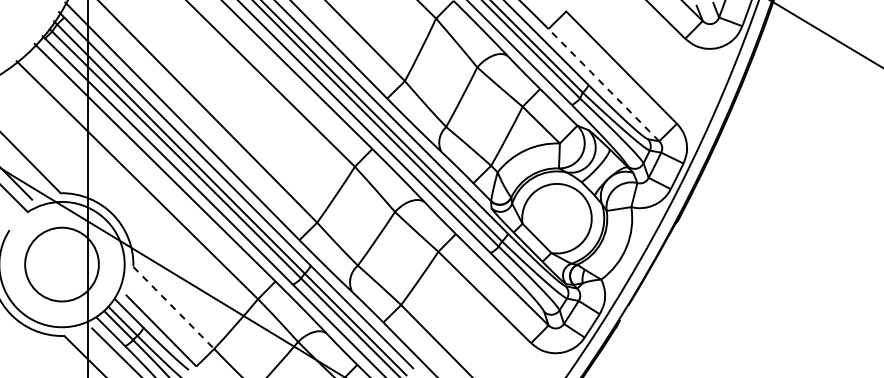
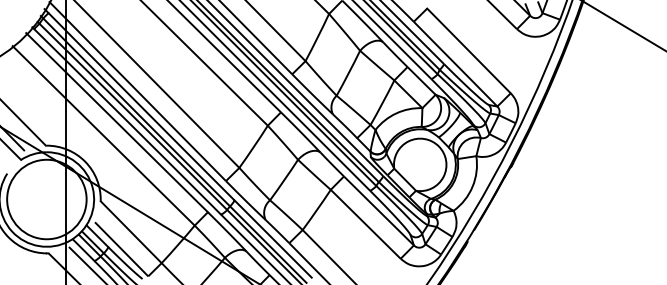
line: (603, 85) -> (455, 64), dashed -> solid
circle: (61, 264) -> (46, 199), size x1.43
line: (173, 307) -> (130, 231), dashed -> solid

